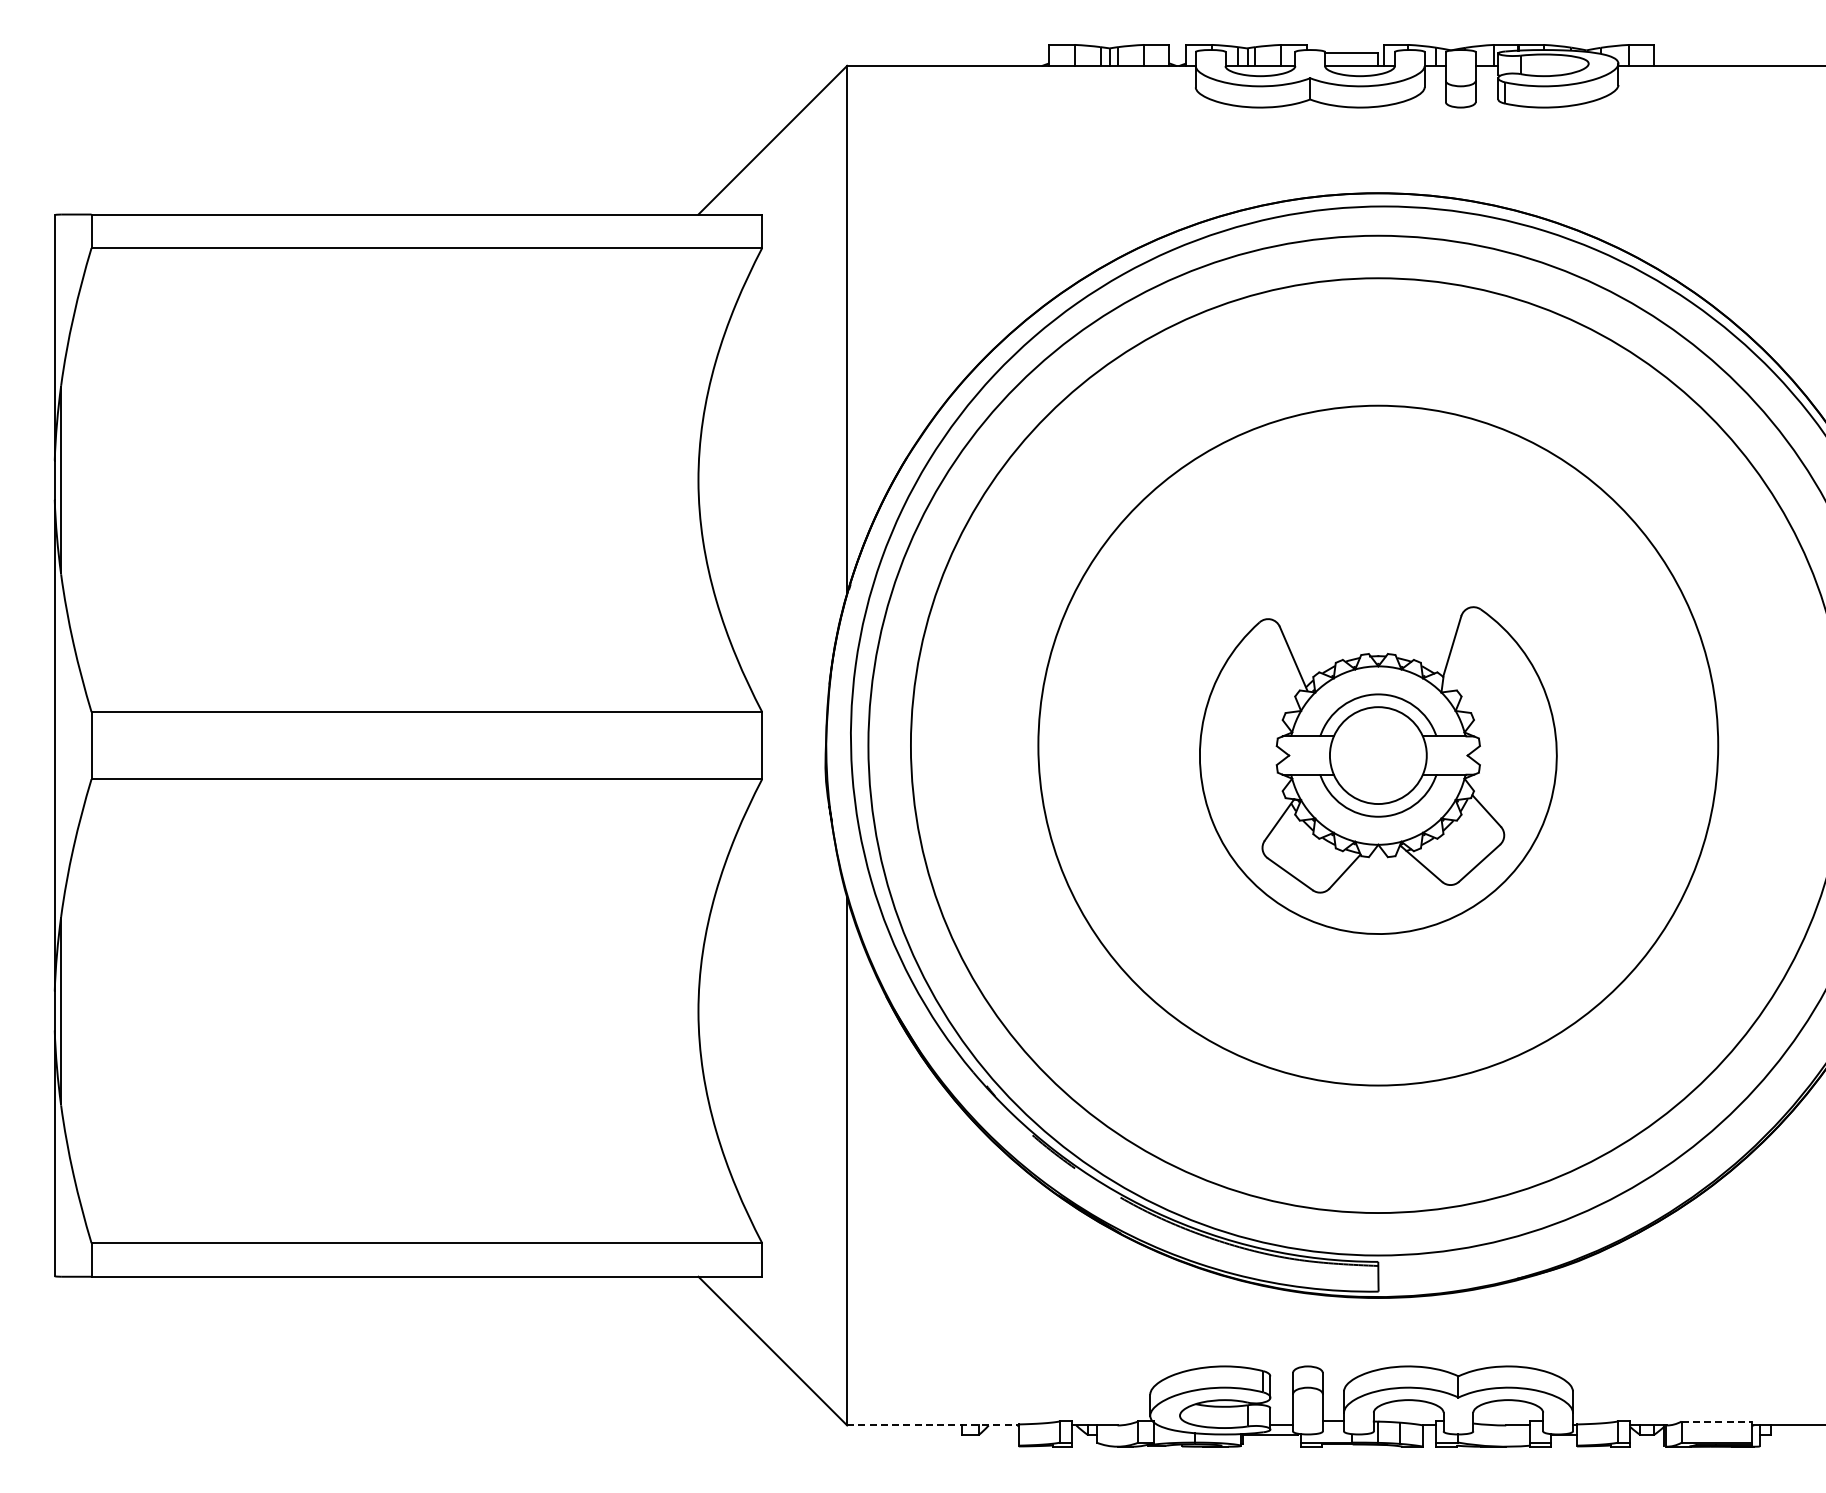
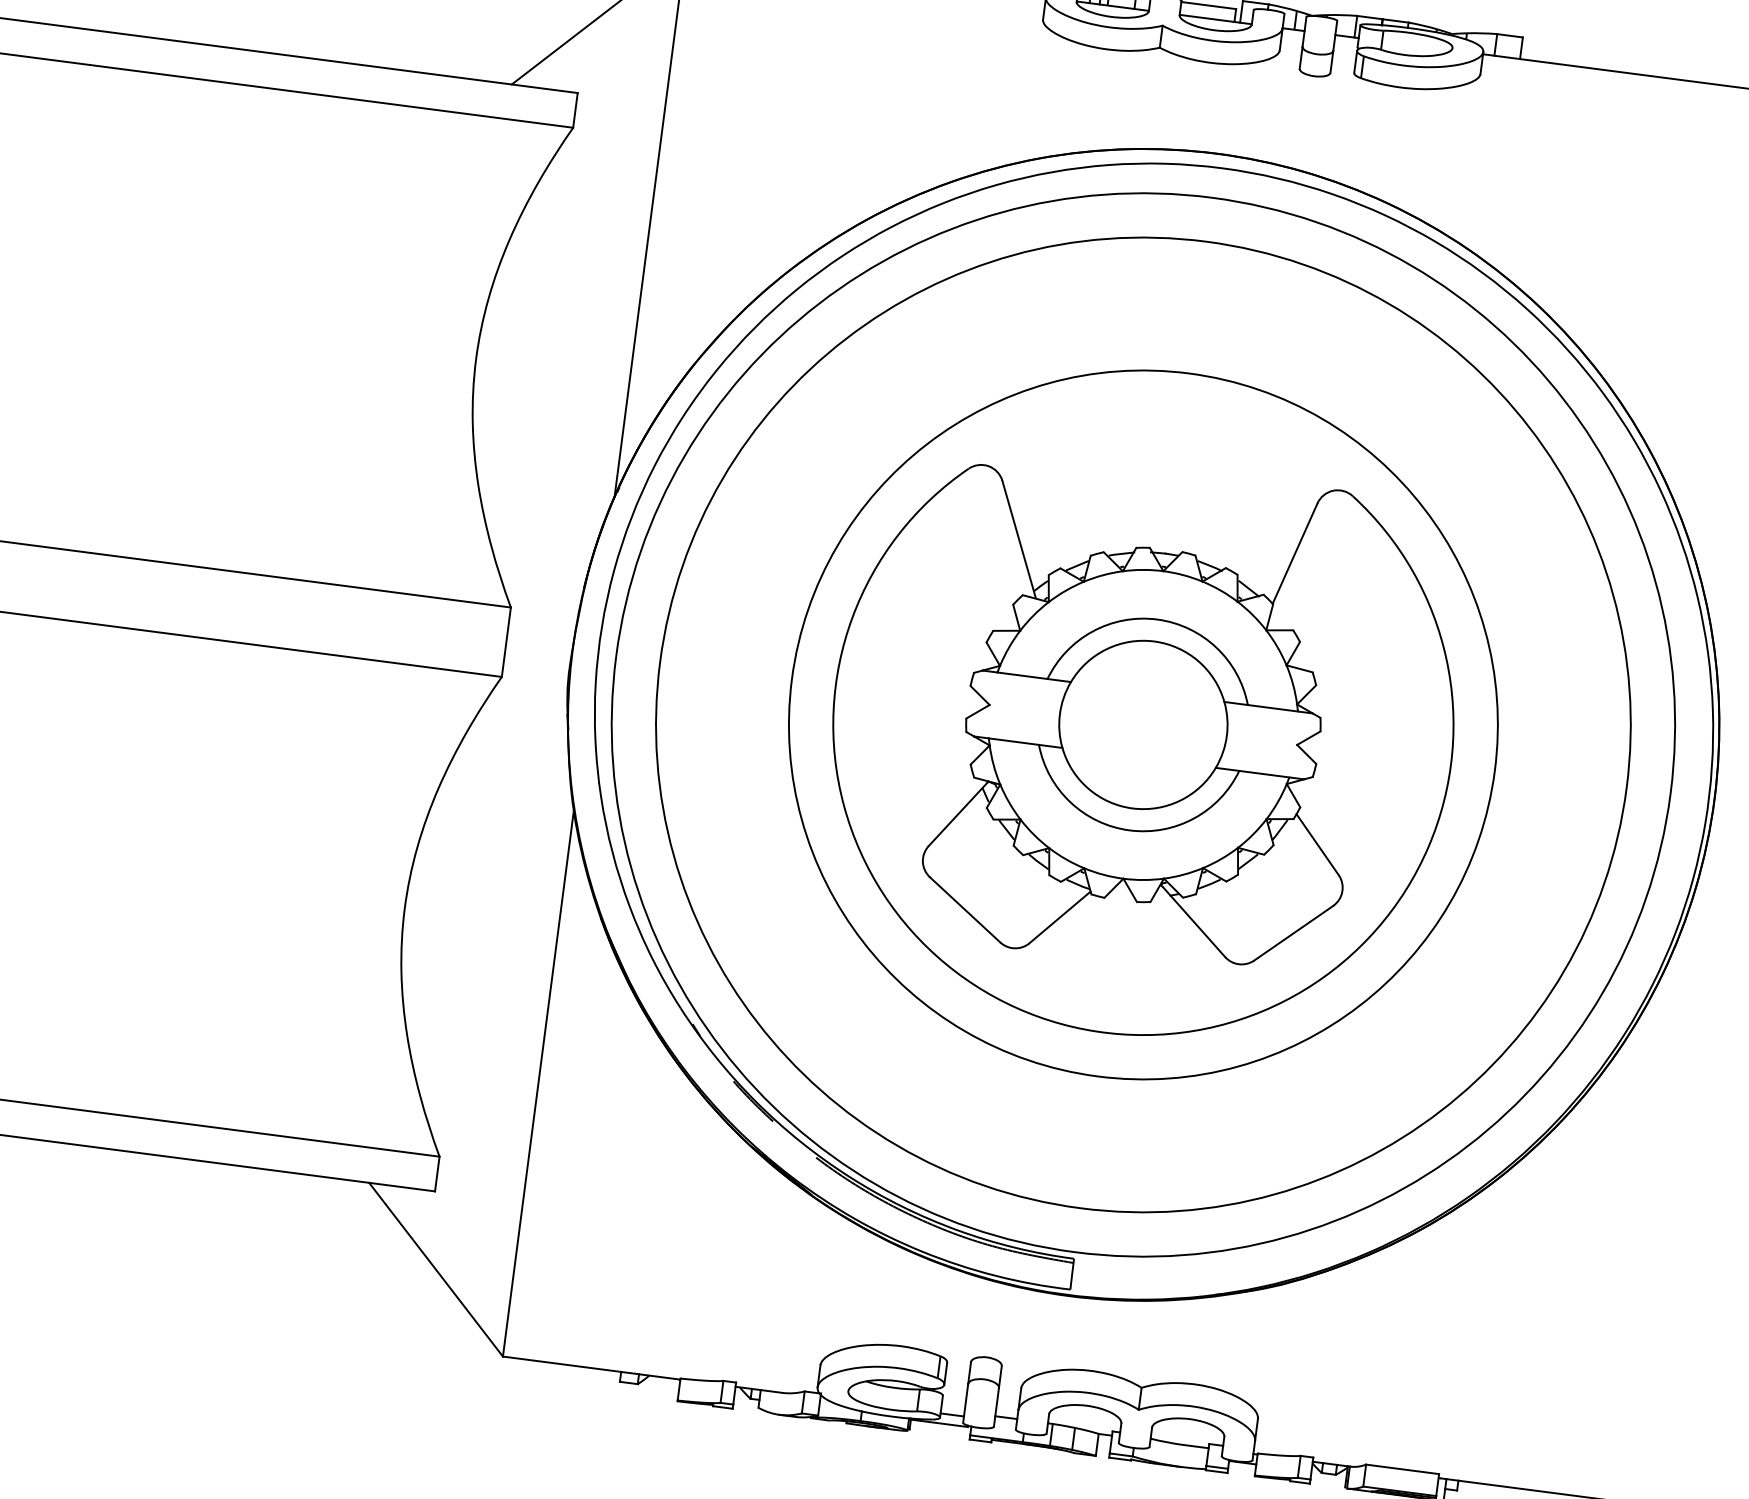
part: (1378, 770) -> (1140, 750), size x1.67
line: (1717, 1421) -> (1403, 1469), dashed -> solid
line: (932, 1425) -> (591, 1368), dashed -> solid

